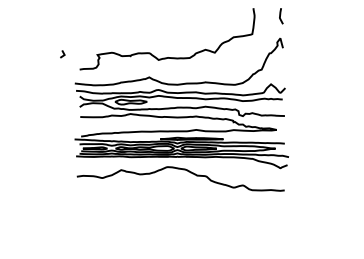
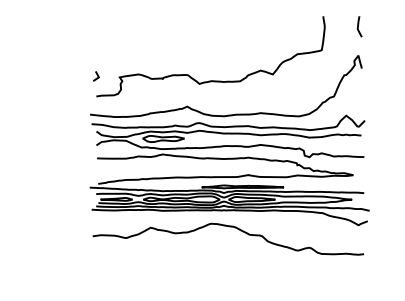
line: (62, 53) -> (96, 75), moved

